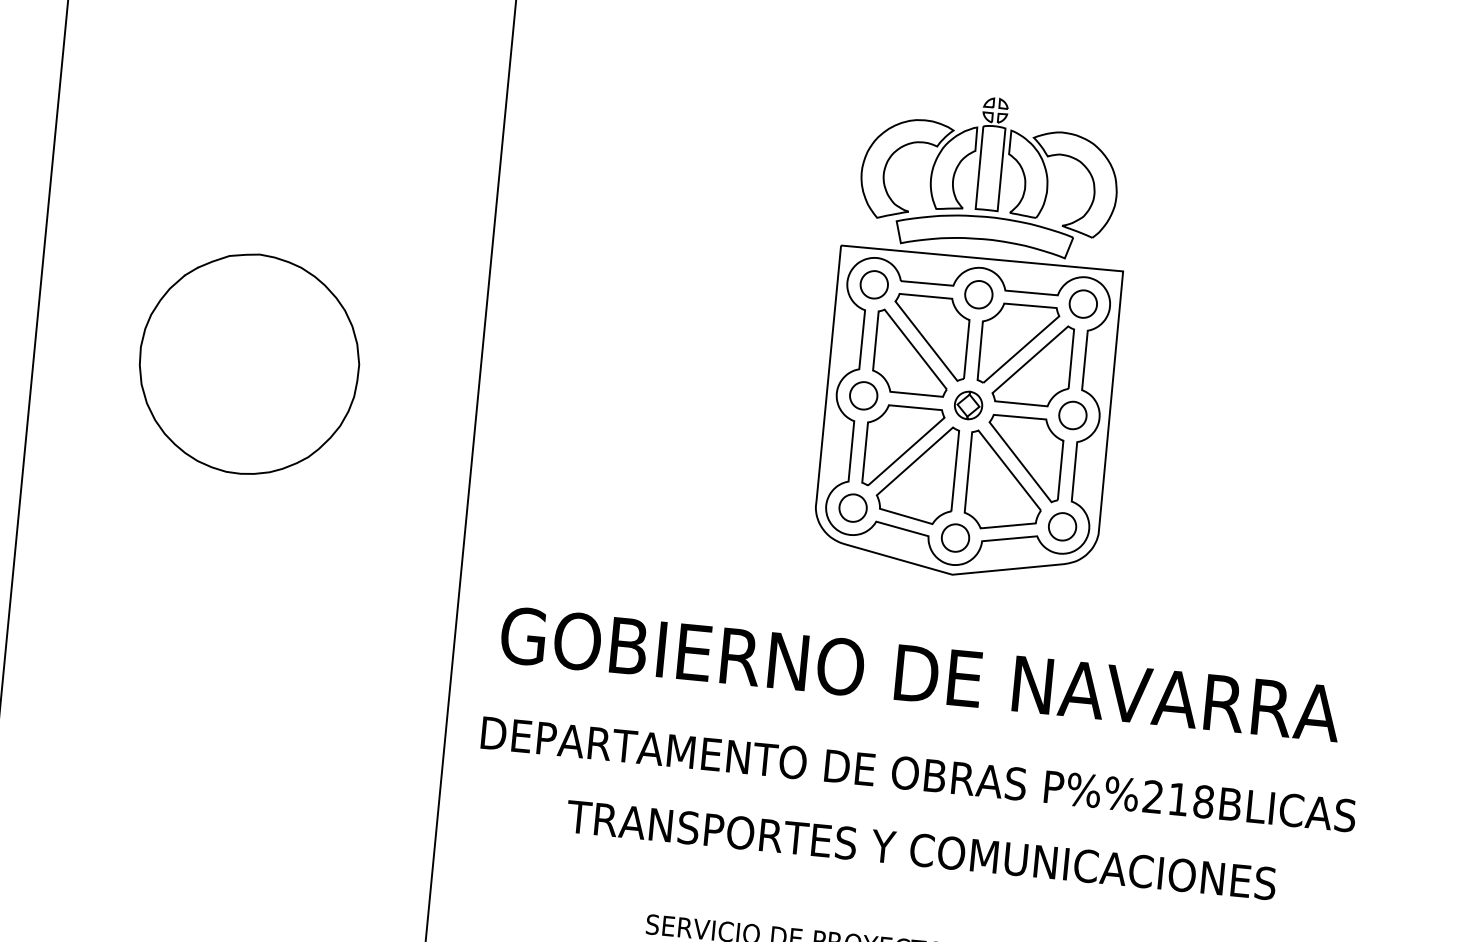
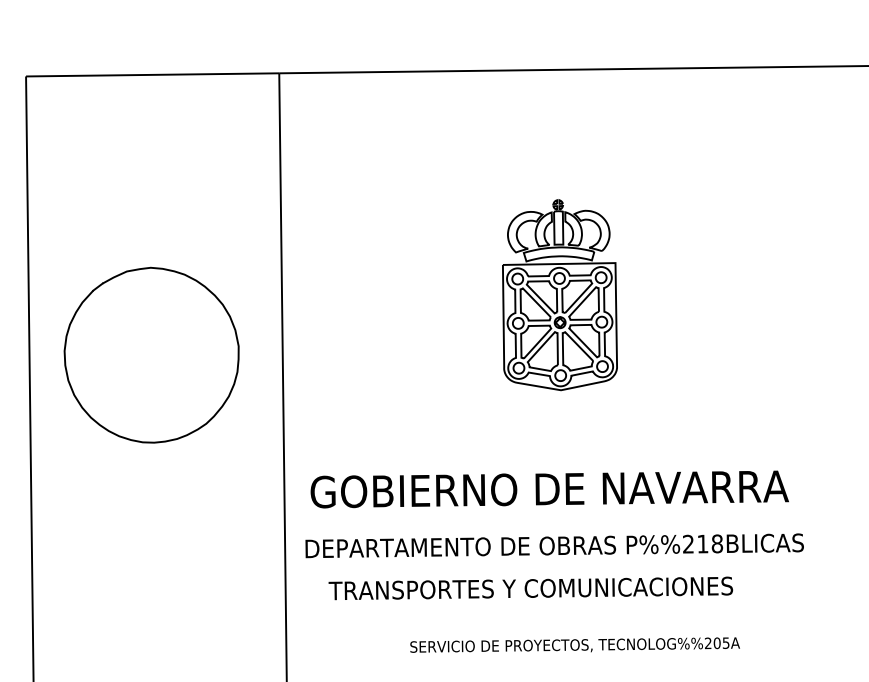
part: (974, 335) -> (559, 294), size x0.7
part: (248, 364) -> (151, 355), size x1.4
text: (920, 850) -> (530, 588), moved

